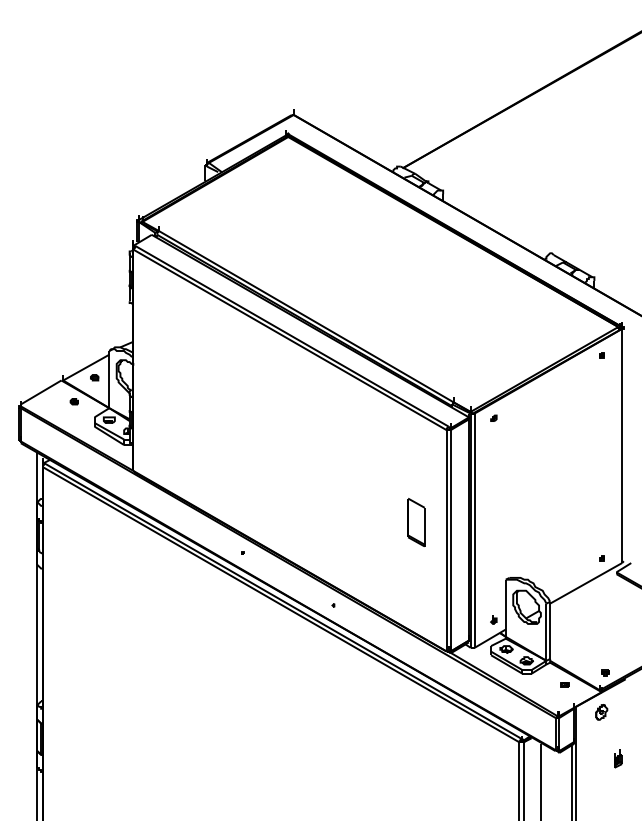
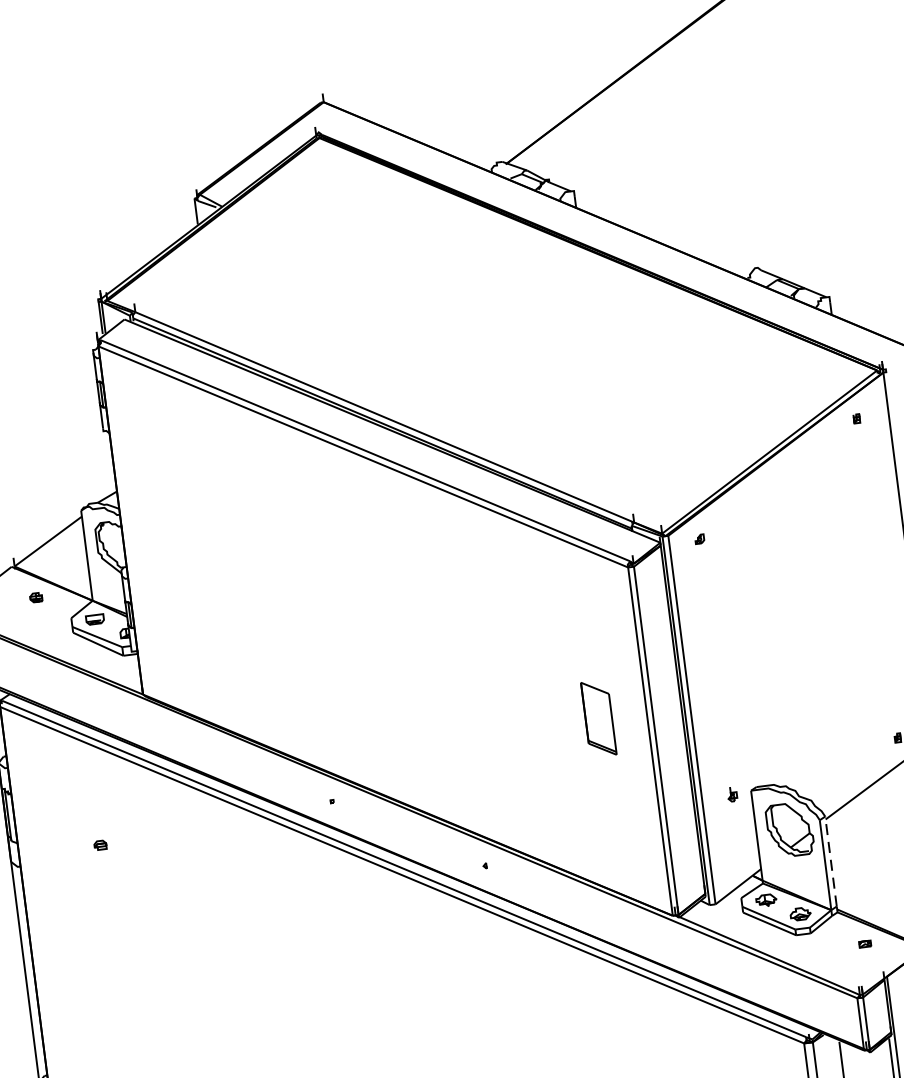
part: (94, 377) -> (100, 844), moved
part: (493, 619) -> (731, 794), moved
line: (550, 630) -> (831, 861), solid -> dashed

